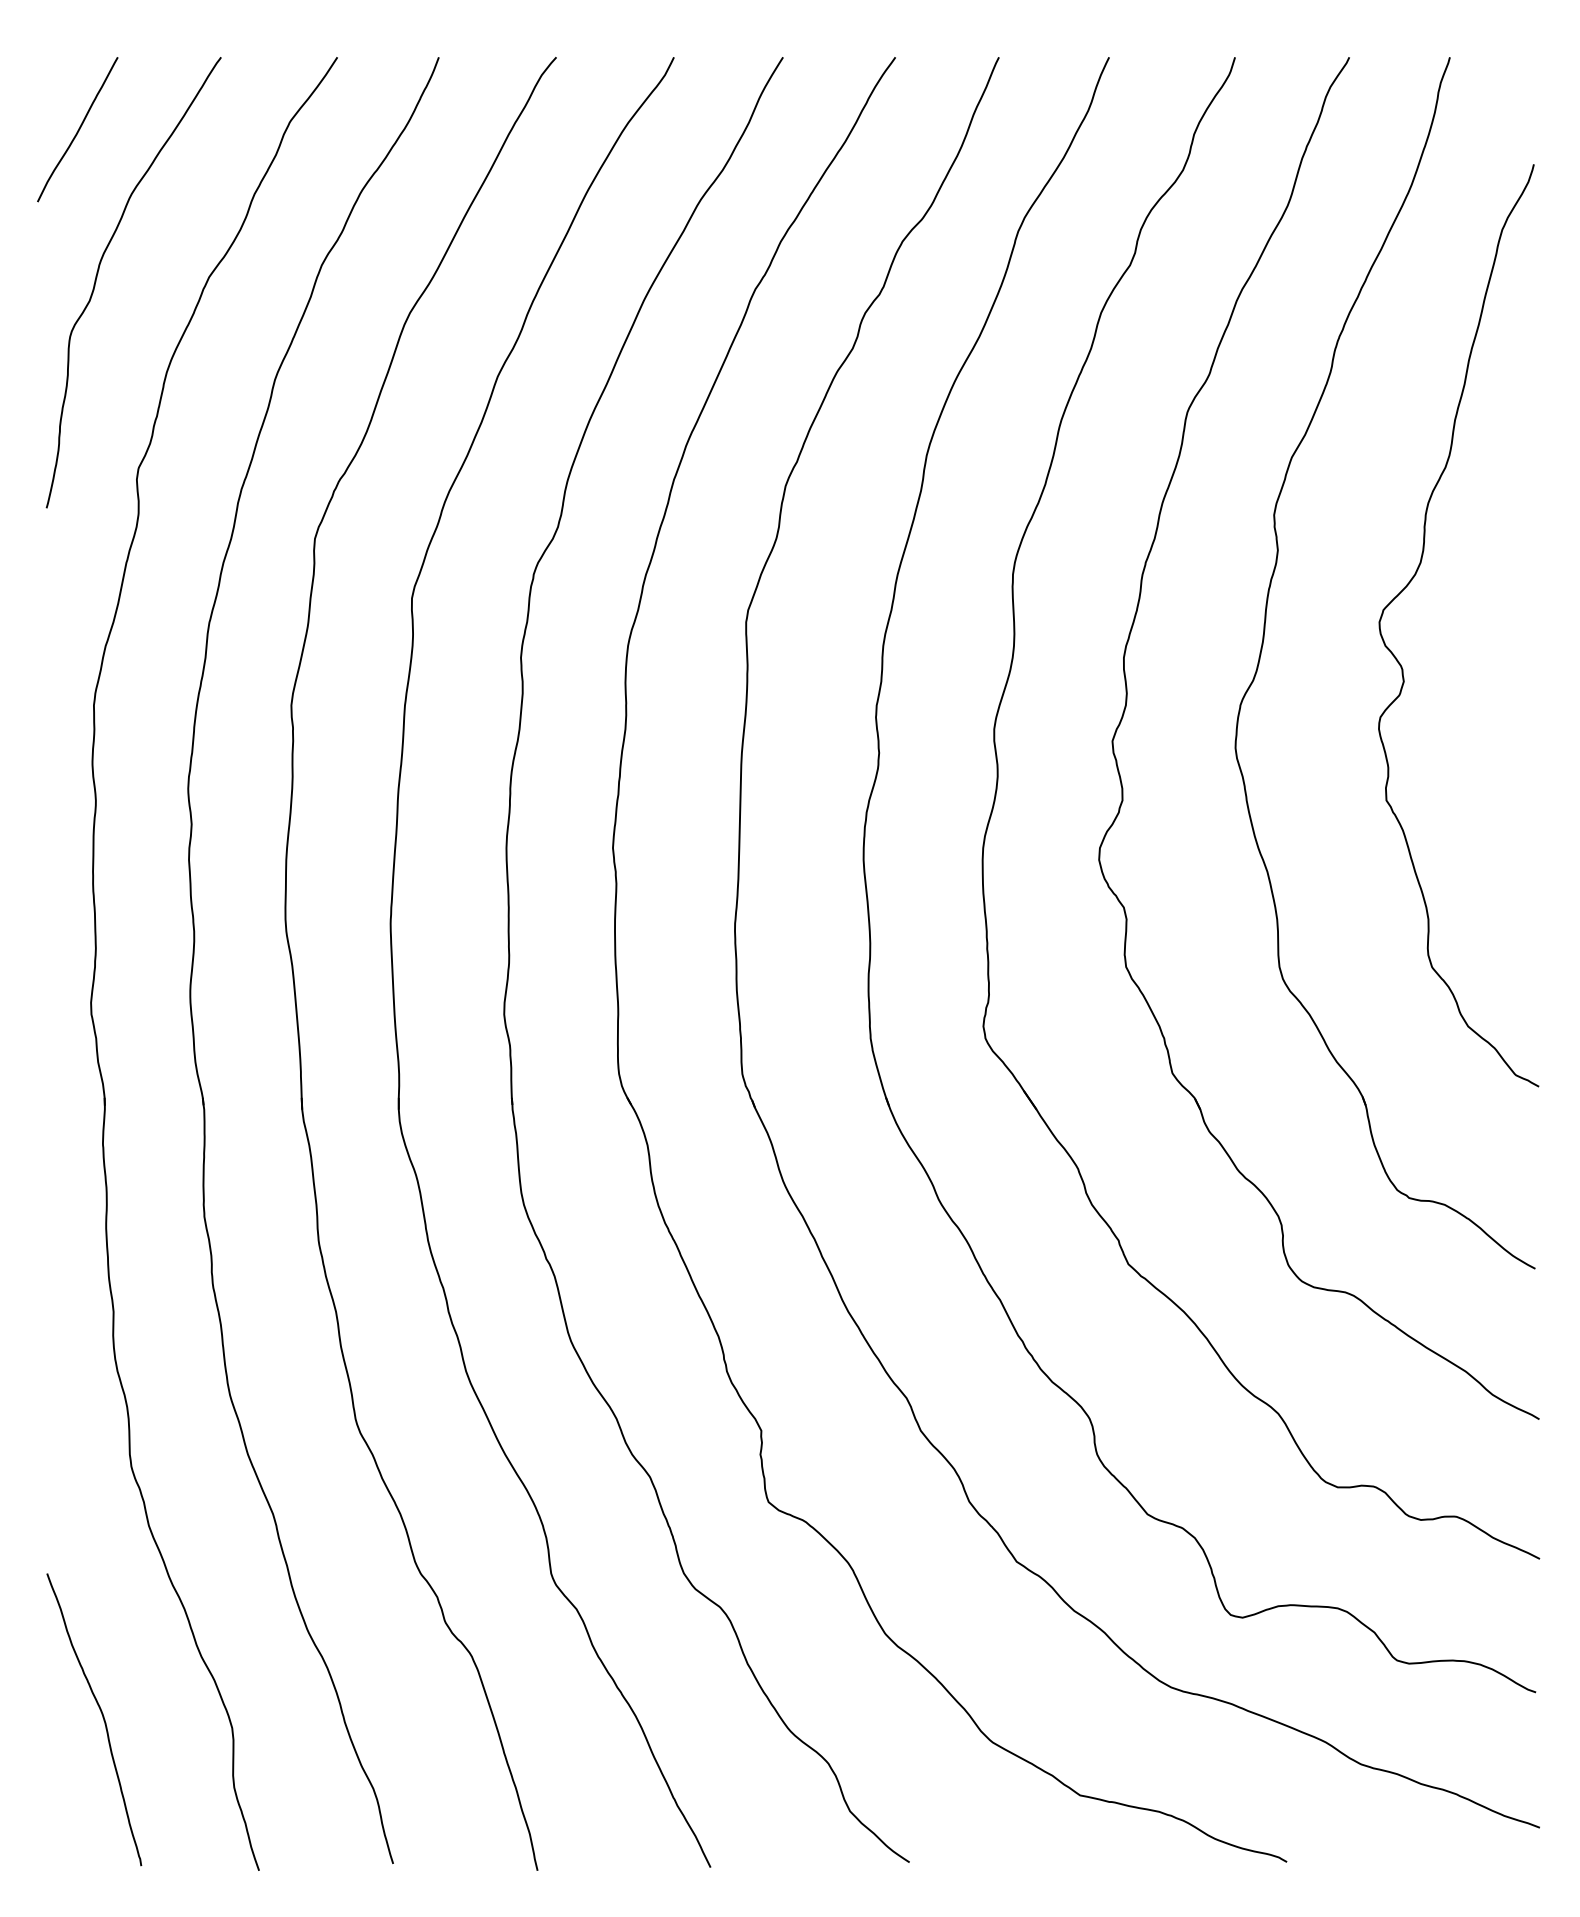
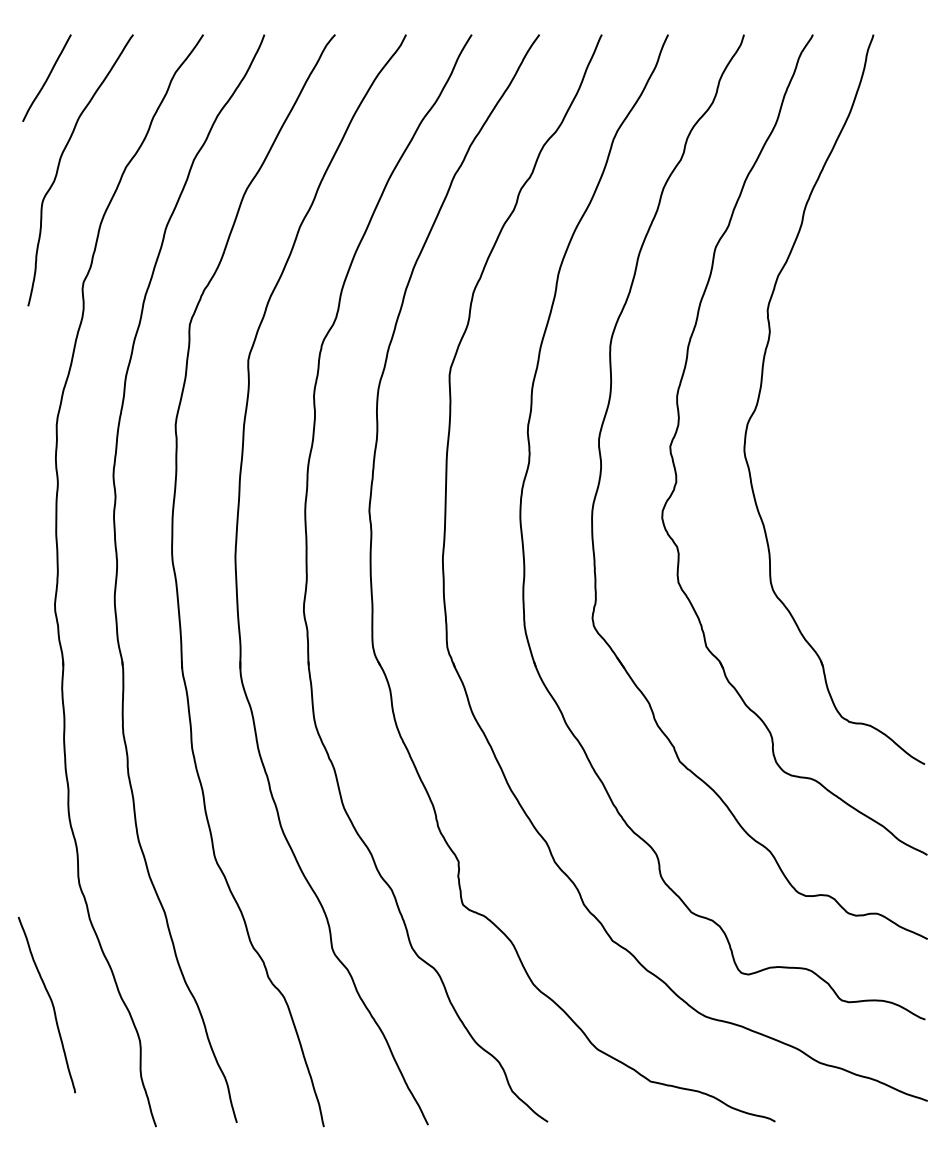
curve: (1410, 584) -> (849, 352), removed
curve: (100, 1713) -> (50, 1001), moved

